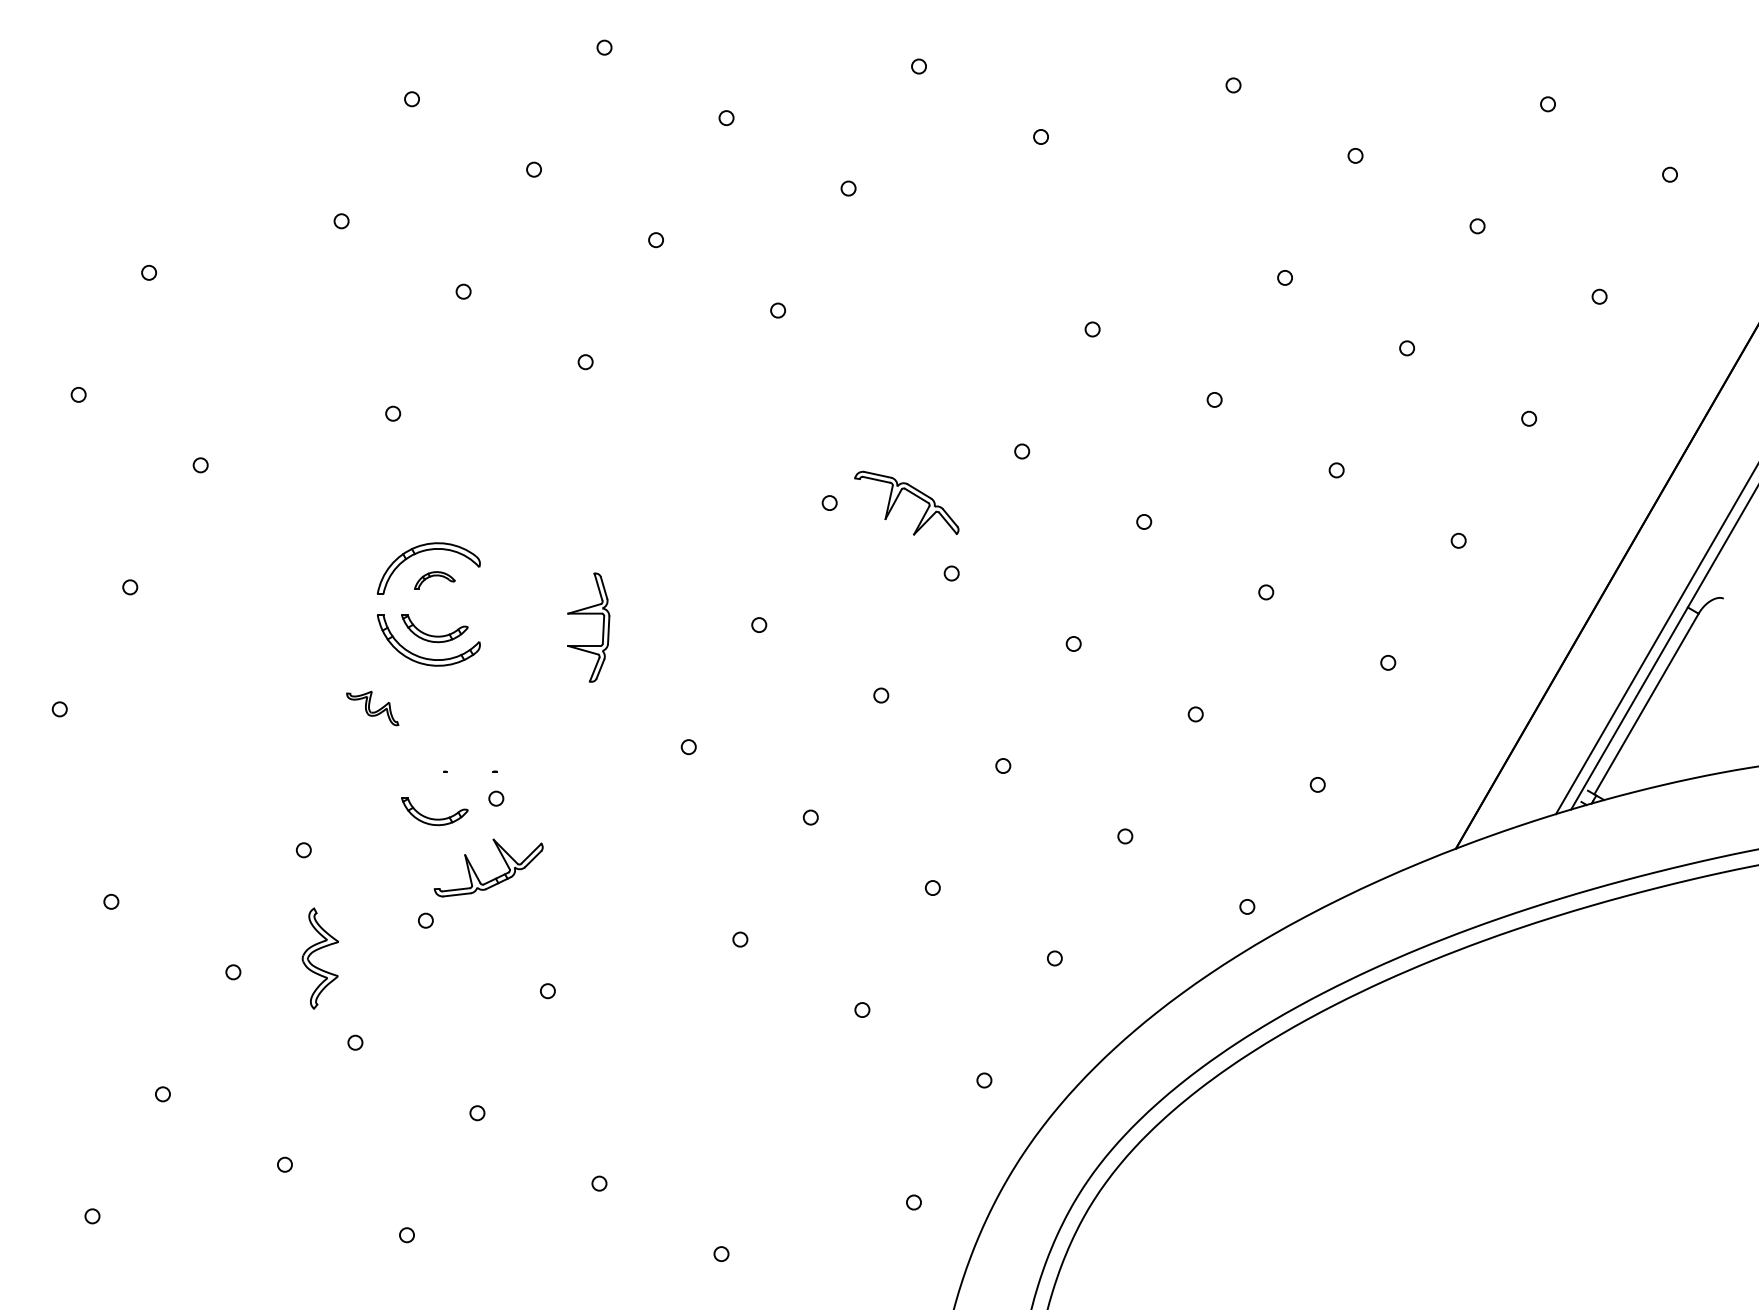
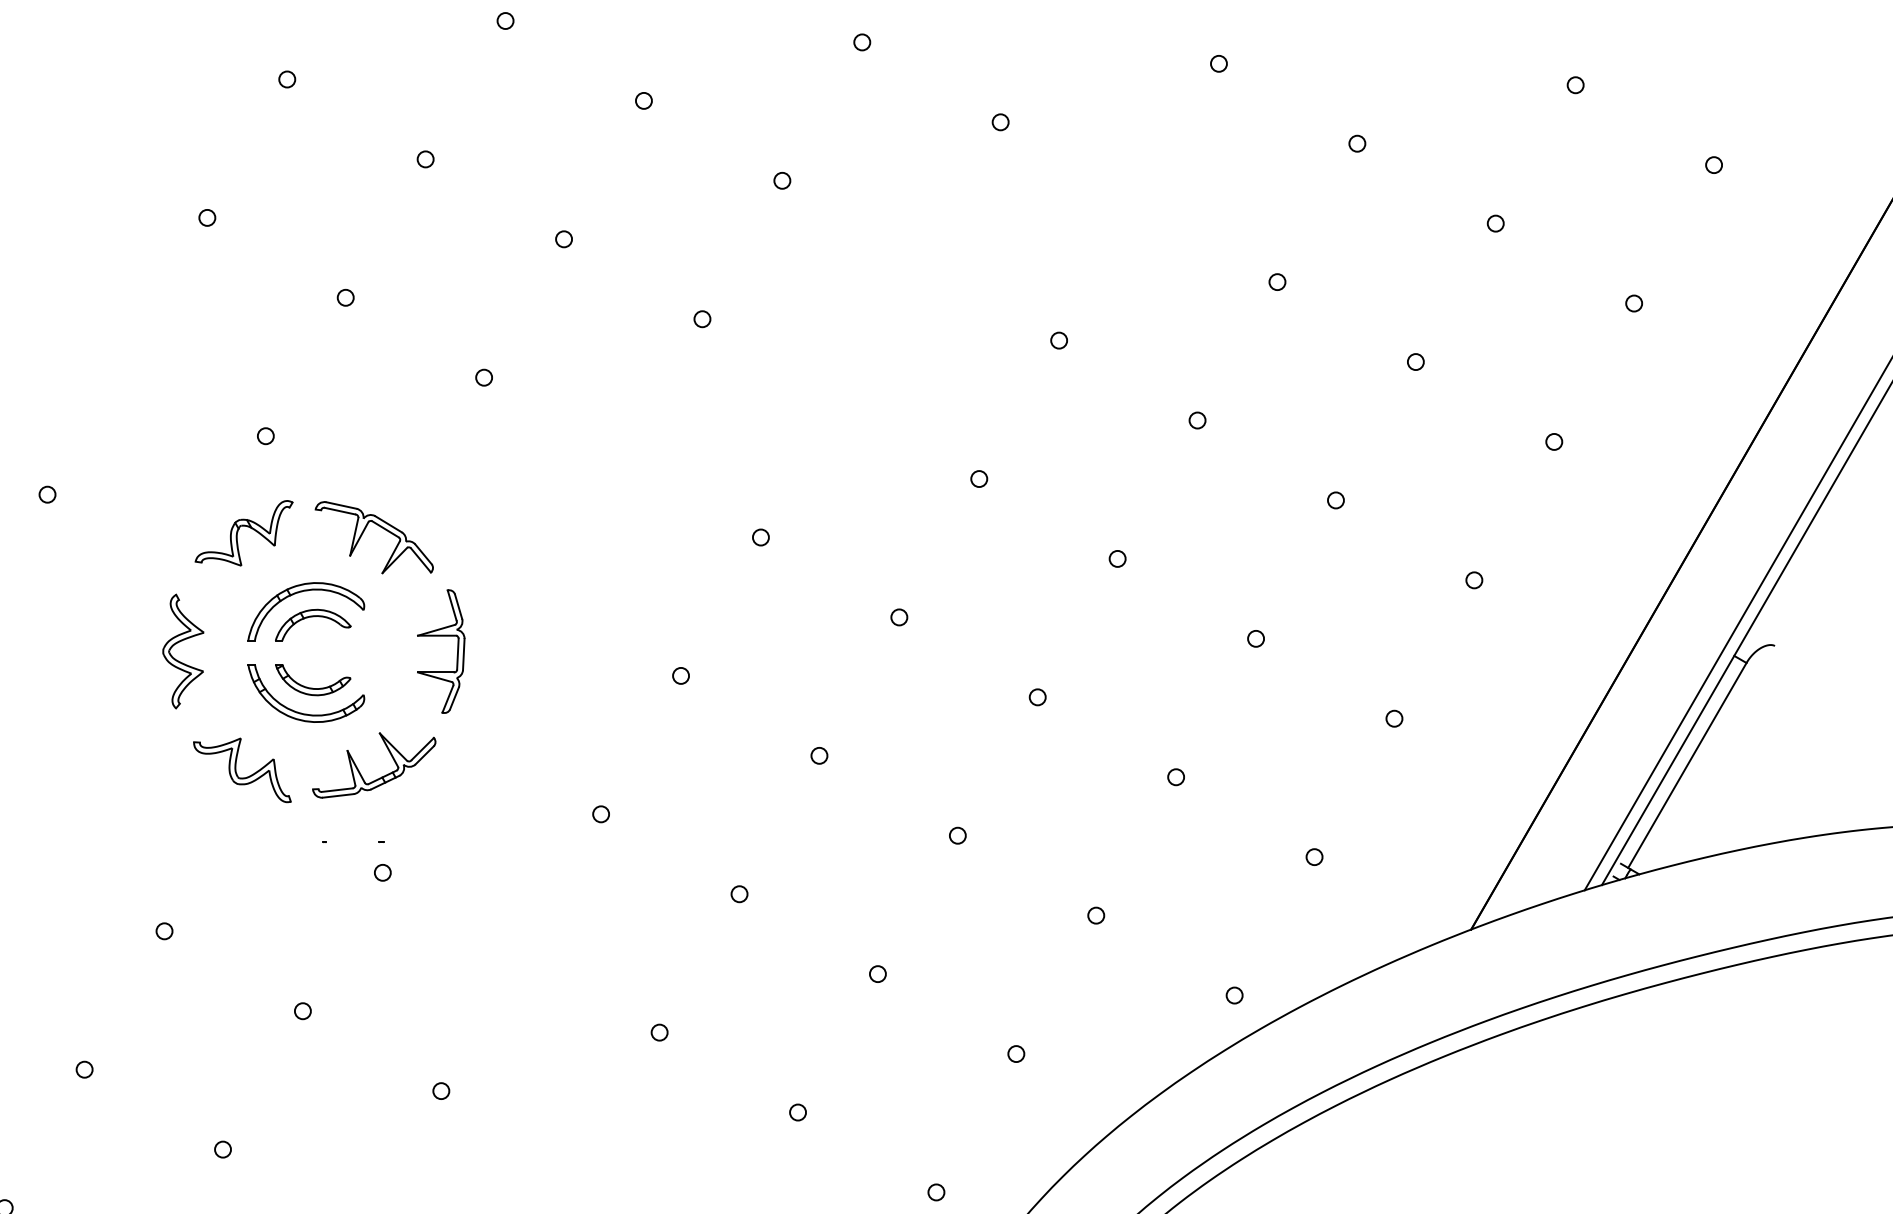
part: (898, 497) -> (364, 531), moved
part: (373, 499) -> (243, 533), added
part: (434, 579) -> (312, 624), size x1.67
part: (588, 614) -> (440, 636), moved
part: (372, 708) -> (242, 770), size x1.67
part: (434, 818) -> (312, 895), removed
part: (493, 878) -> (379, 777), moved
part: (316, 951) -> (178, 643), moved

